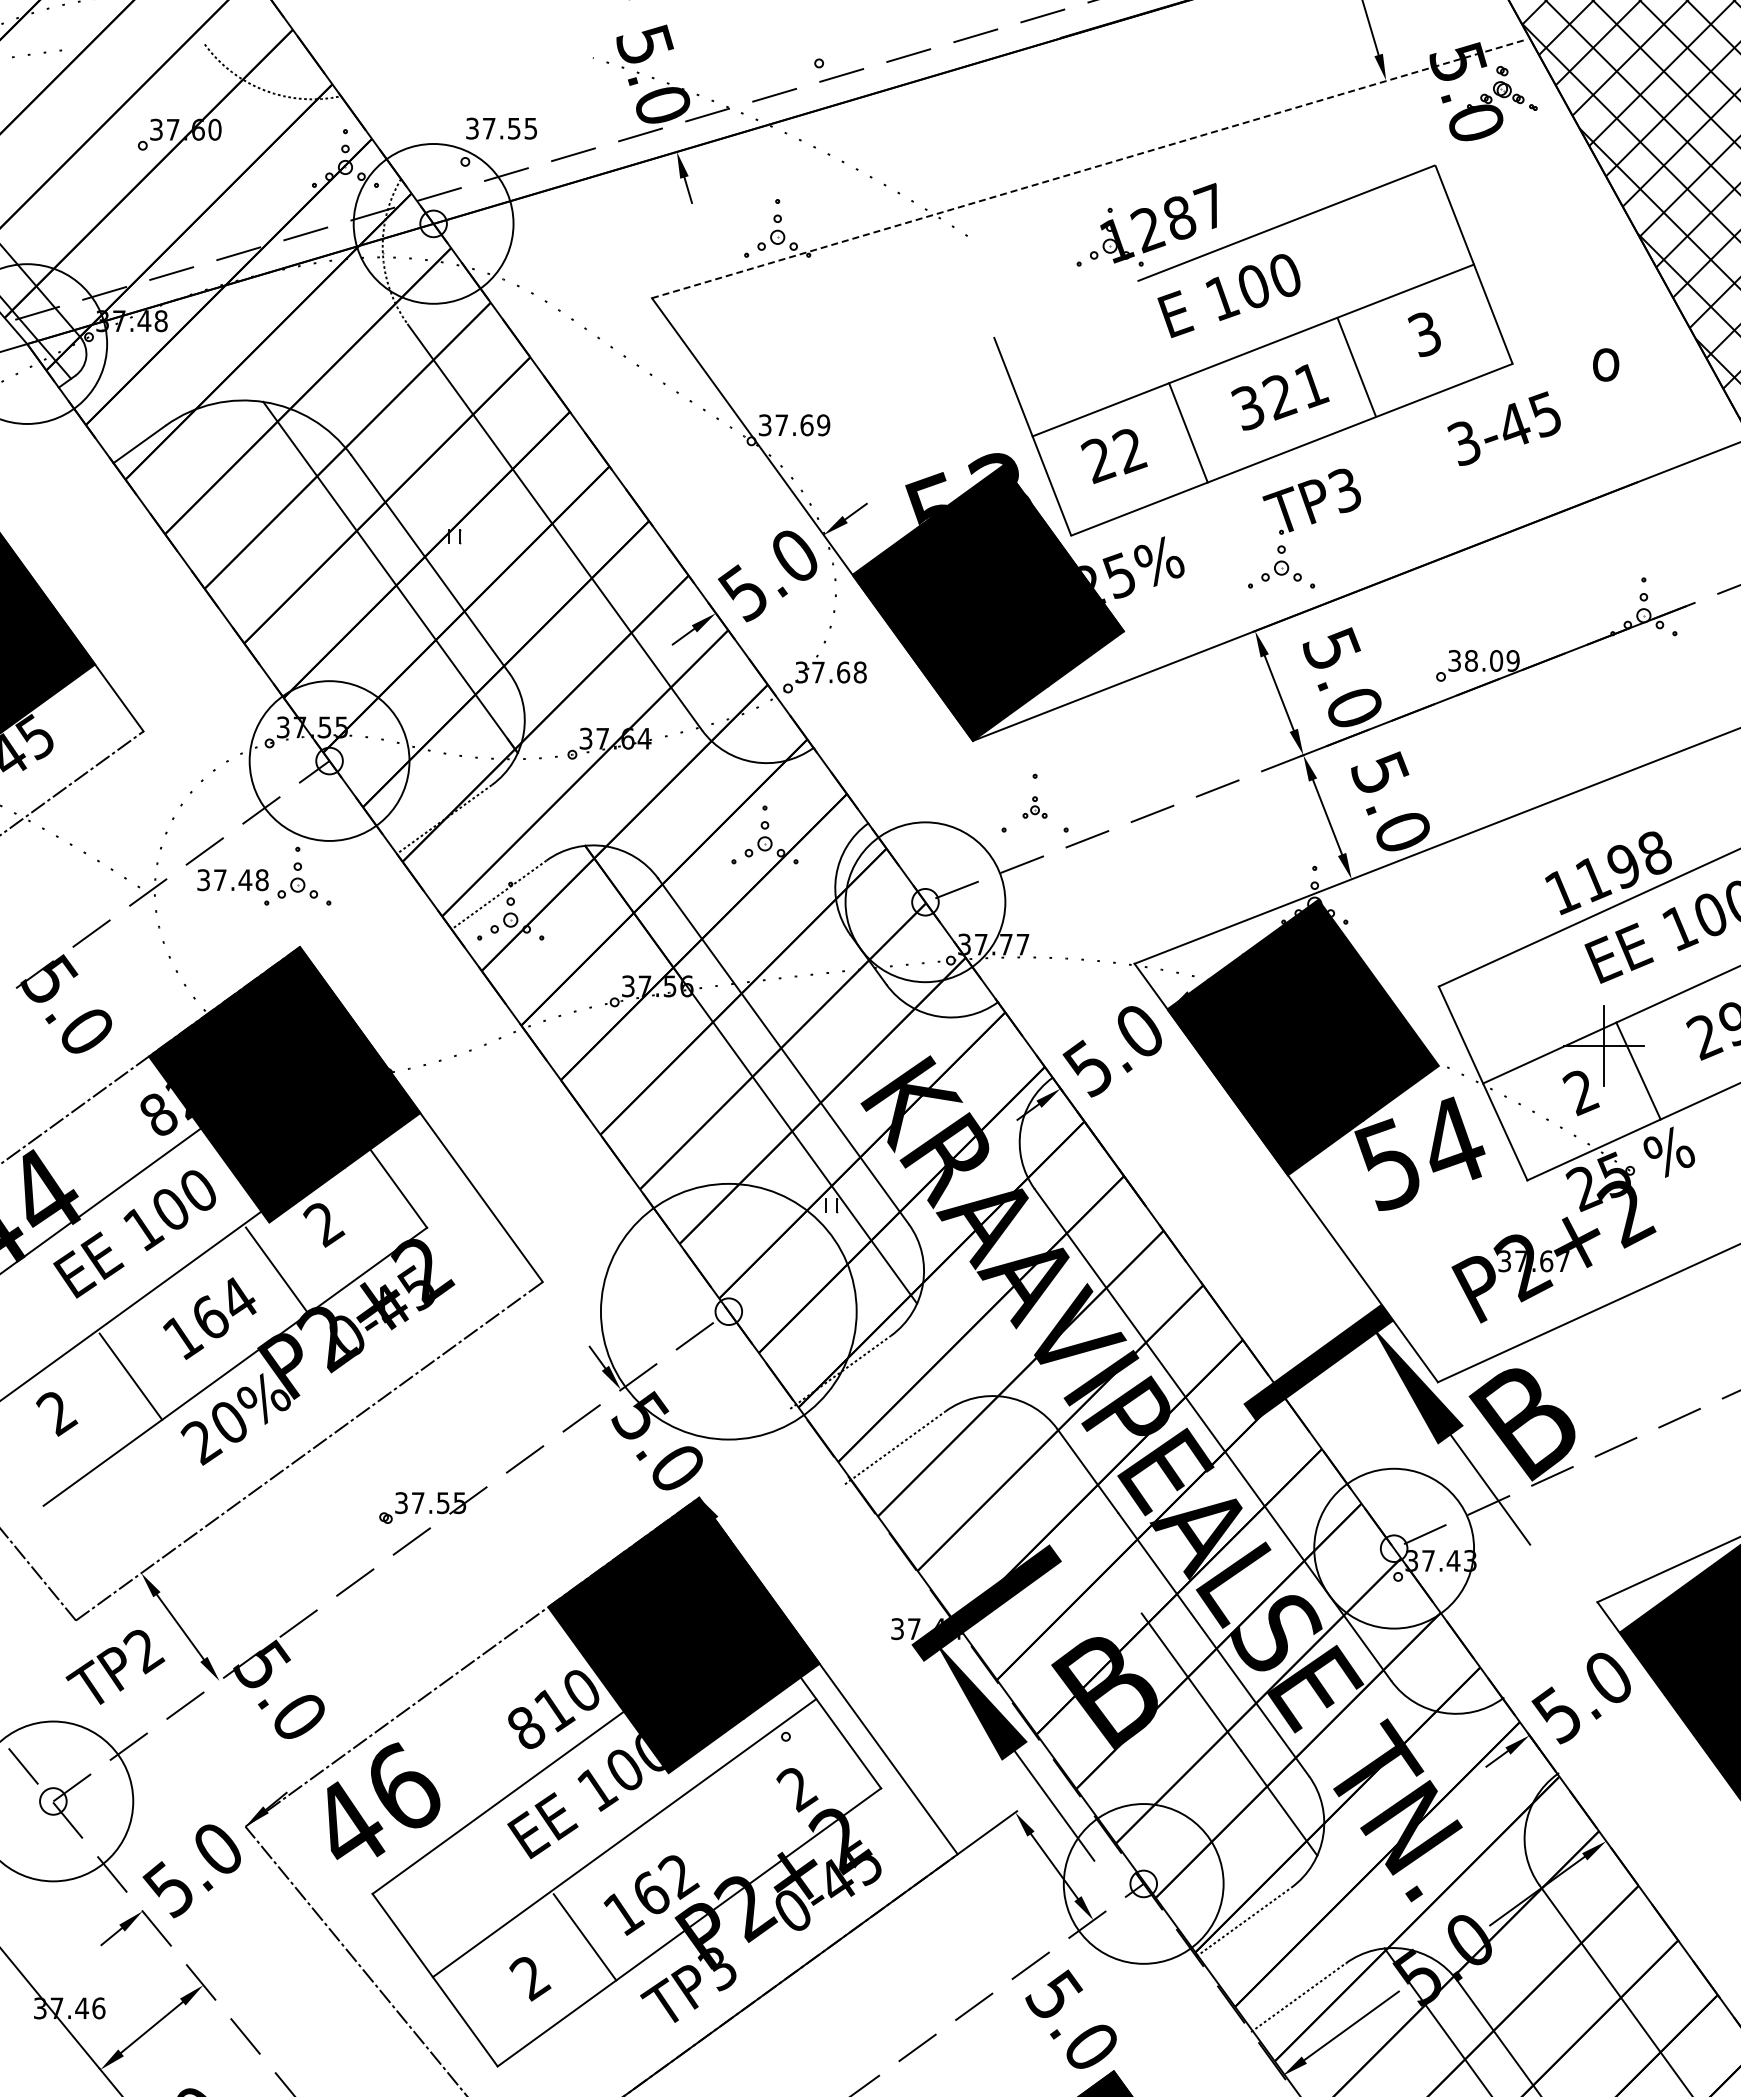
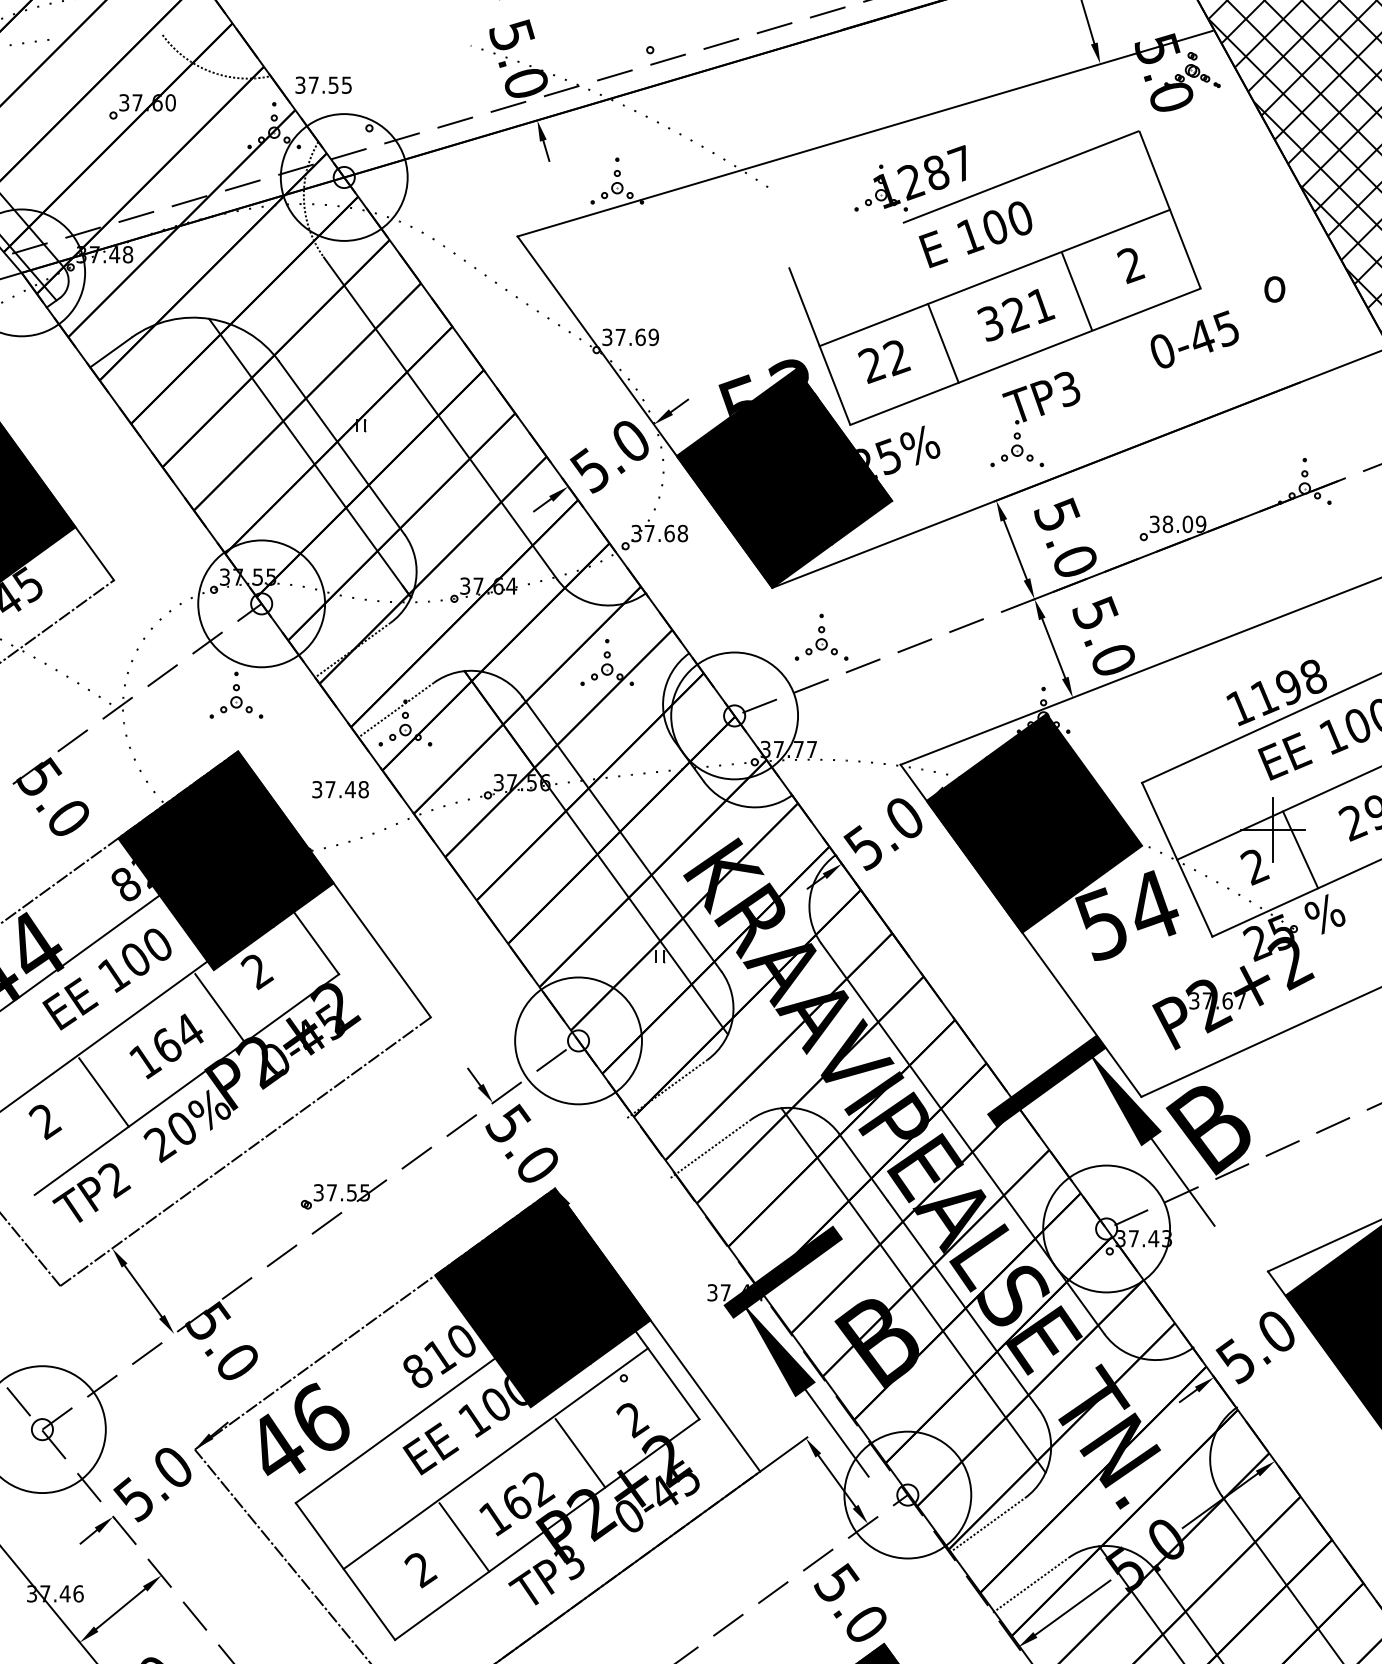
text: (501, 128) -> (323, 85), moved
line: (1089, 168) -> (864, 133), dashed -> solid
text: (1424, 335) -> (1130, 266), 3 -> 2
text: (1463, 443) -> (1161, 351), 3-45 -> 0-45
part: (1034, 807) -> (821, 640), size x1.67
text: (232, 880) -> (340, 789), moved
circle: (728, 1311) -> (578, 1040), size x0.62
line: (1062, 1504) -> (843, 1193), added
text: (115, 1667) -> (91, 1193), moved
line: (731, 1831) -> (580, 1453), added

